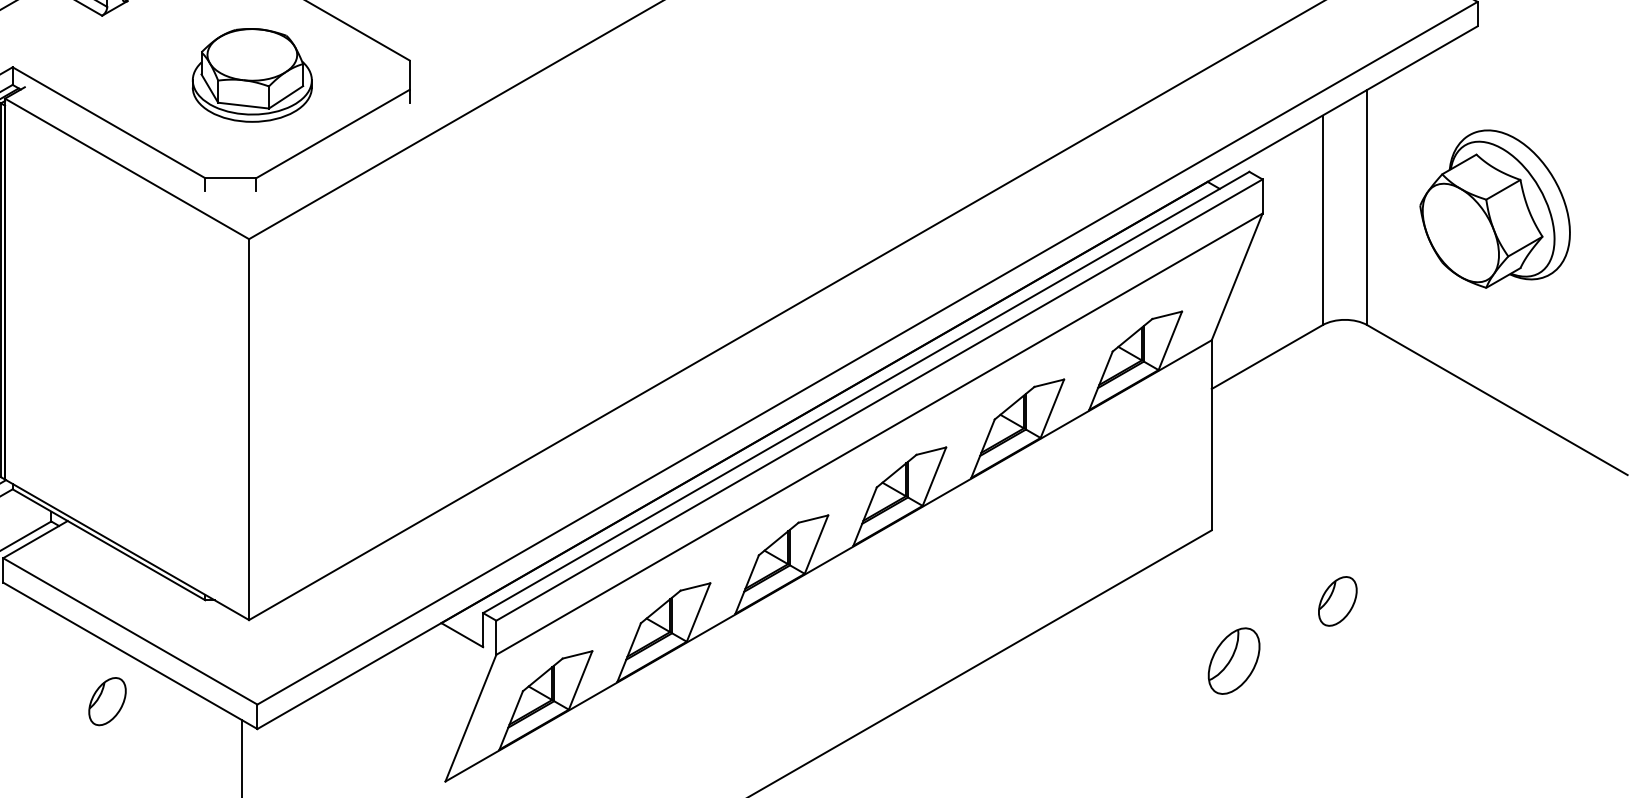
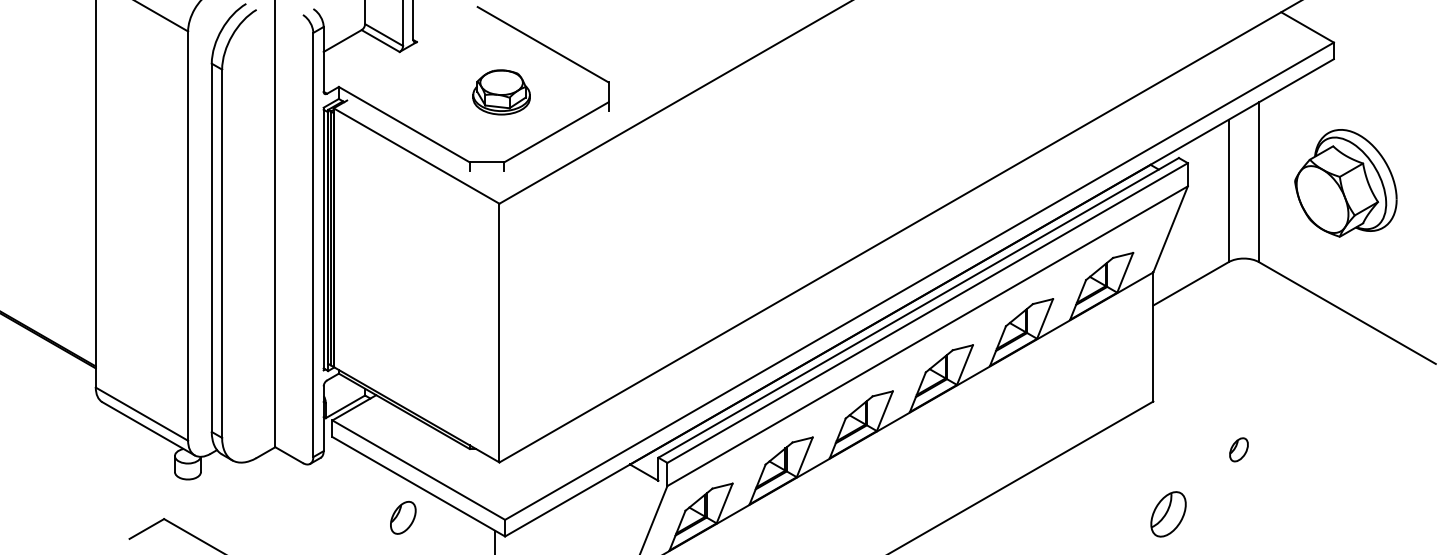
part: (252, 75) -> (501, 92), size x0.7
part: (1337, 600) -> (1238, 449), size x0.7
part: (1234, 661) -> (1168, 514), moved

